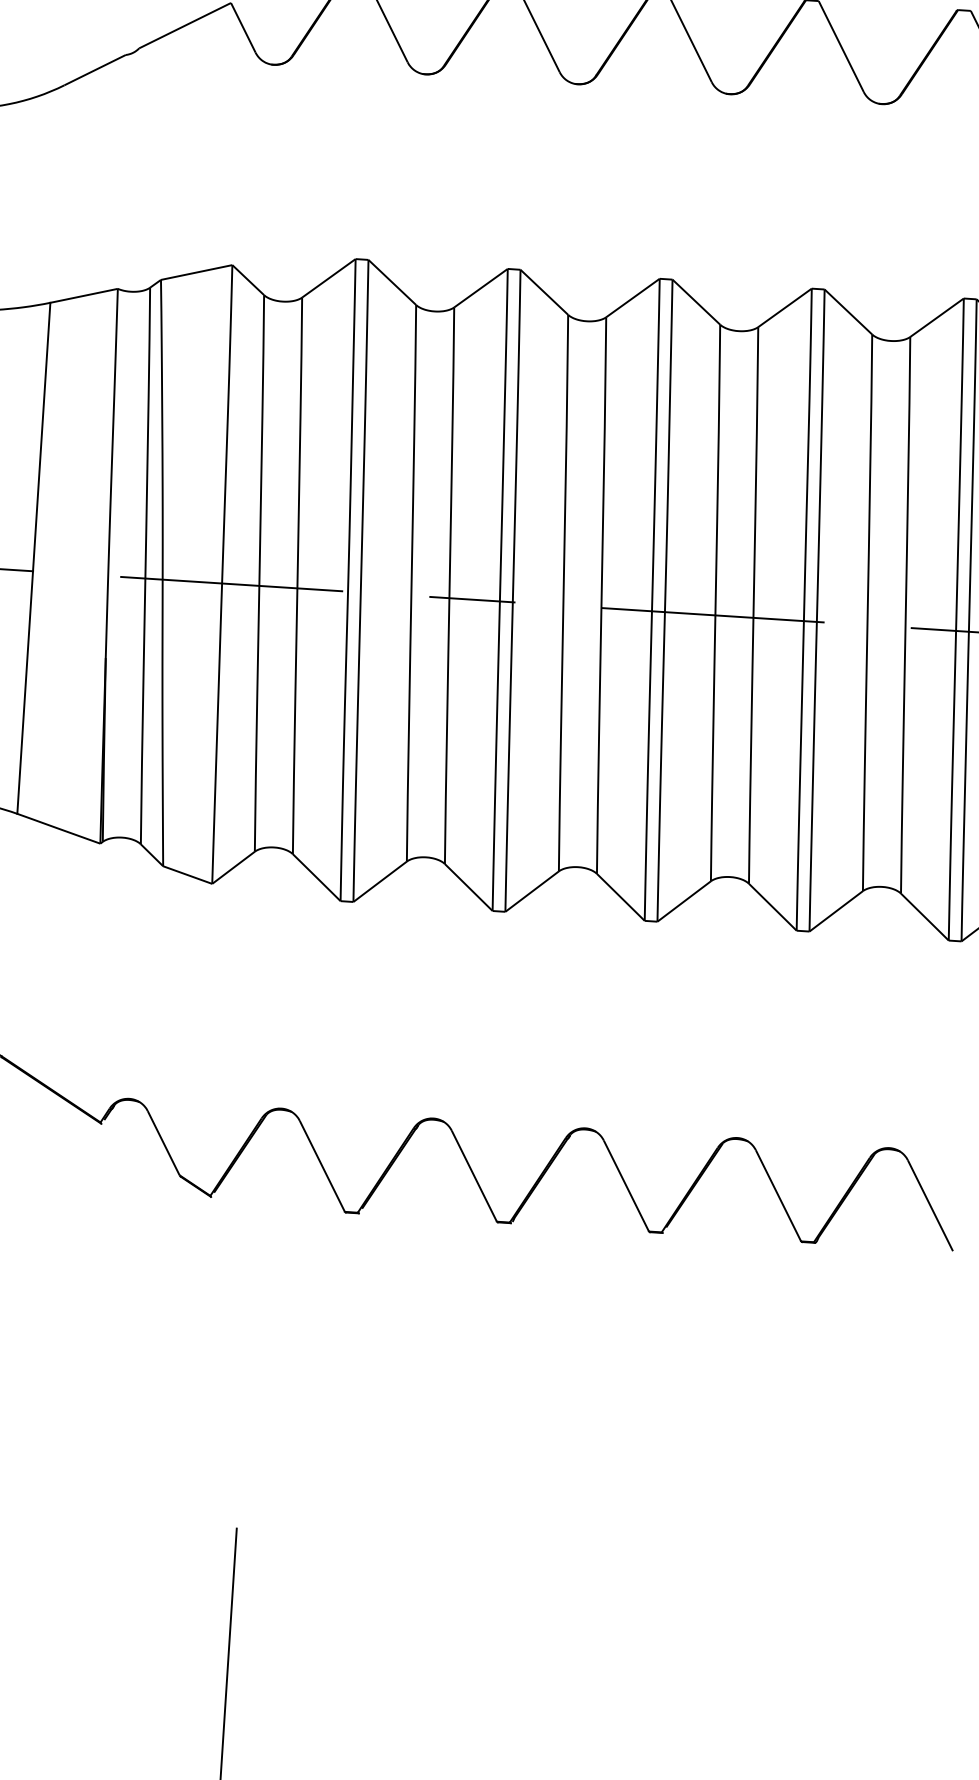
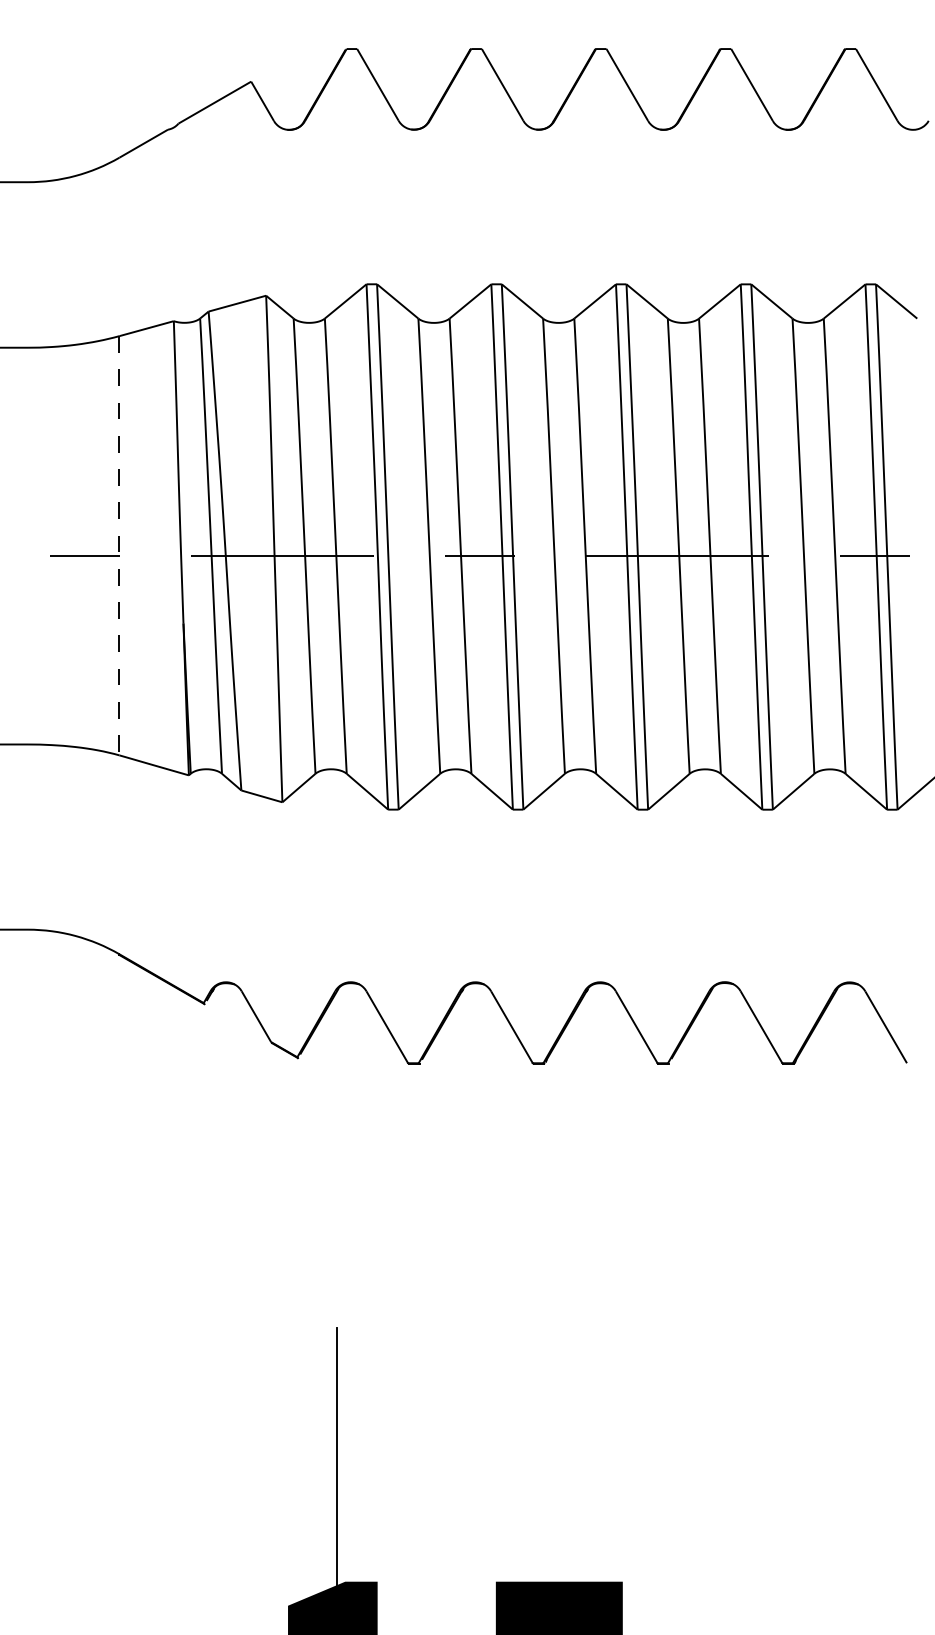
line: (33, 558) -> (119, 545), solid -> dashed

